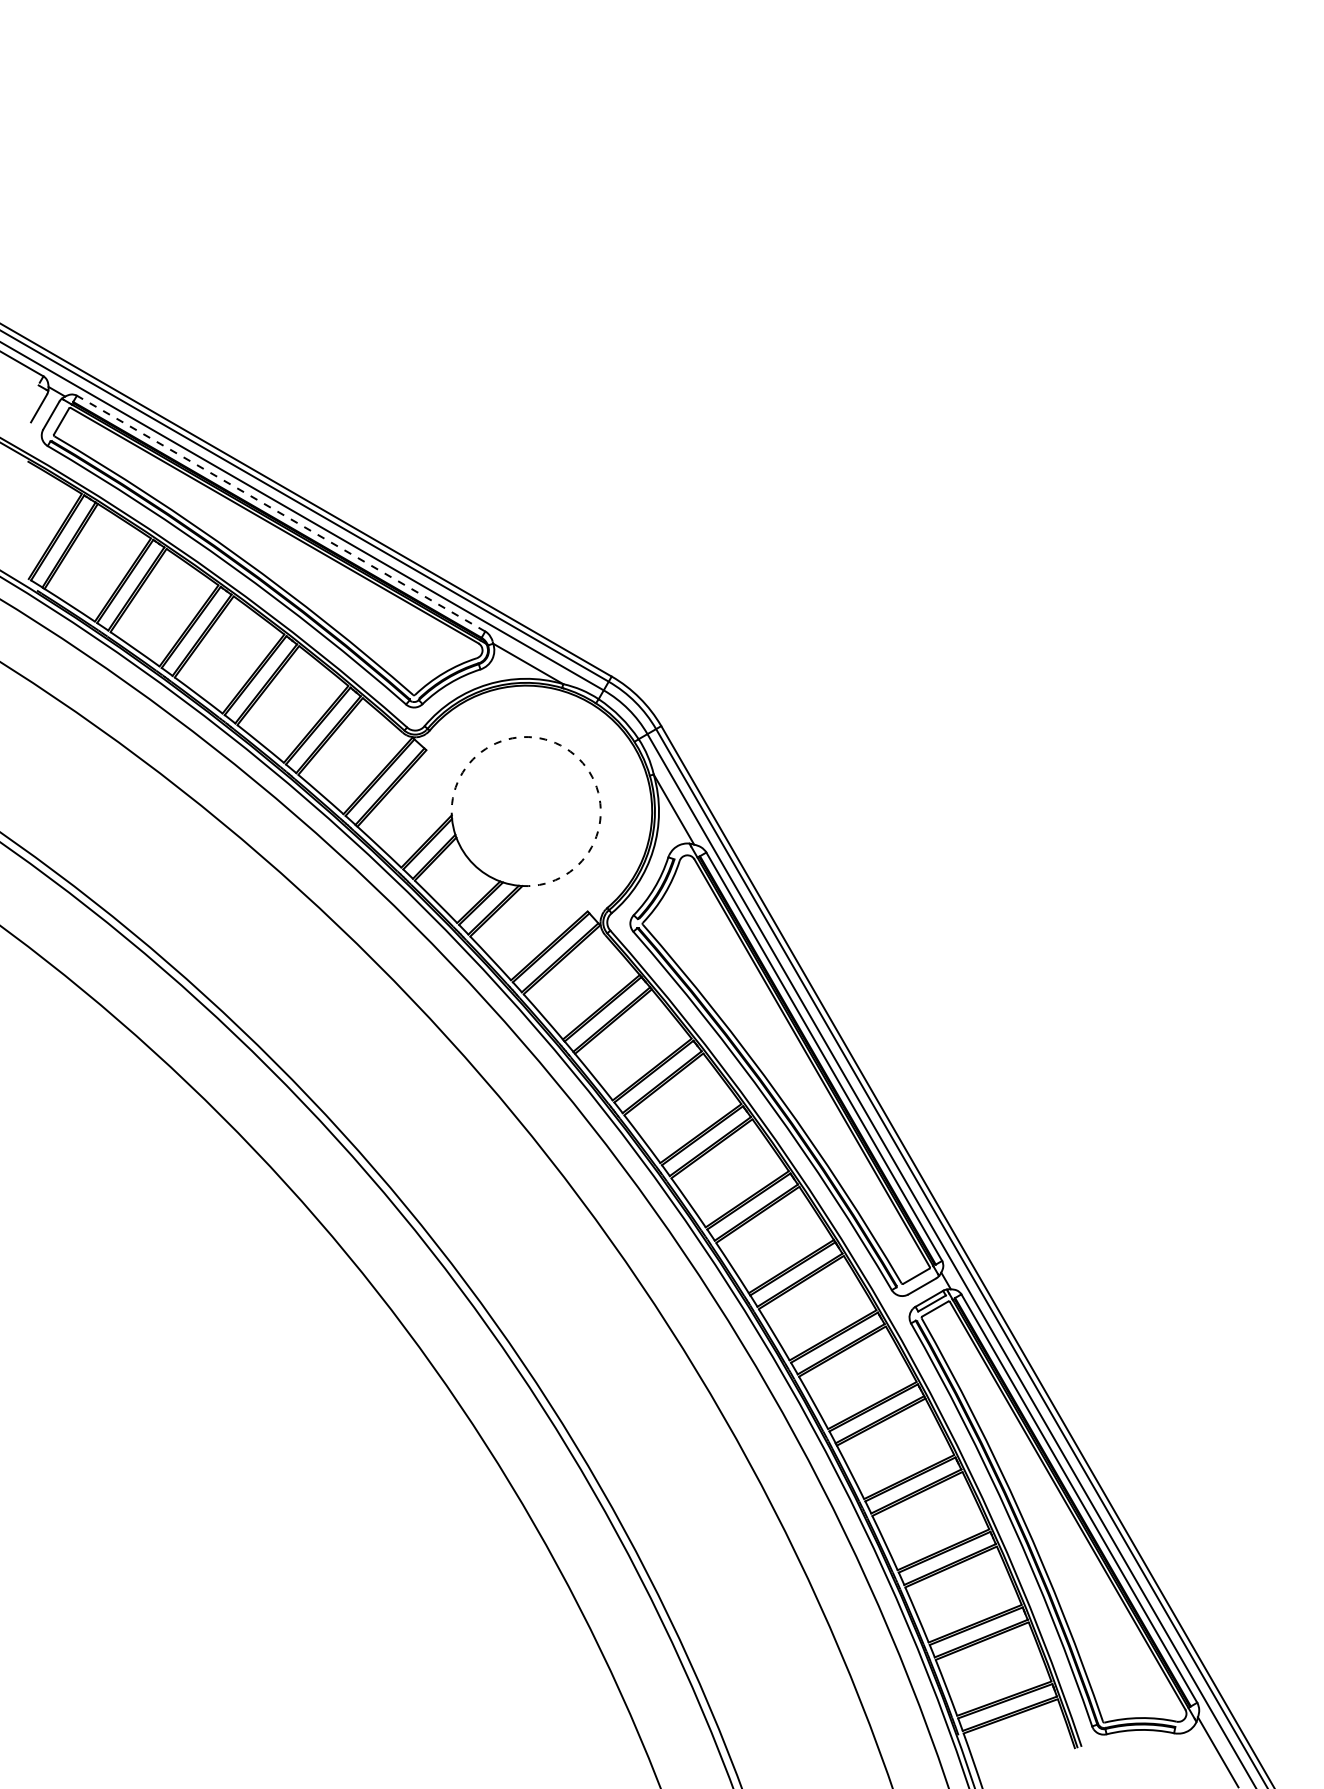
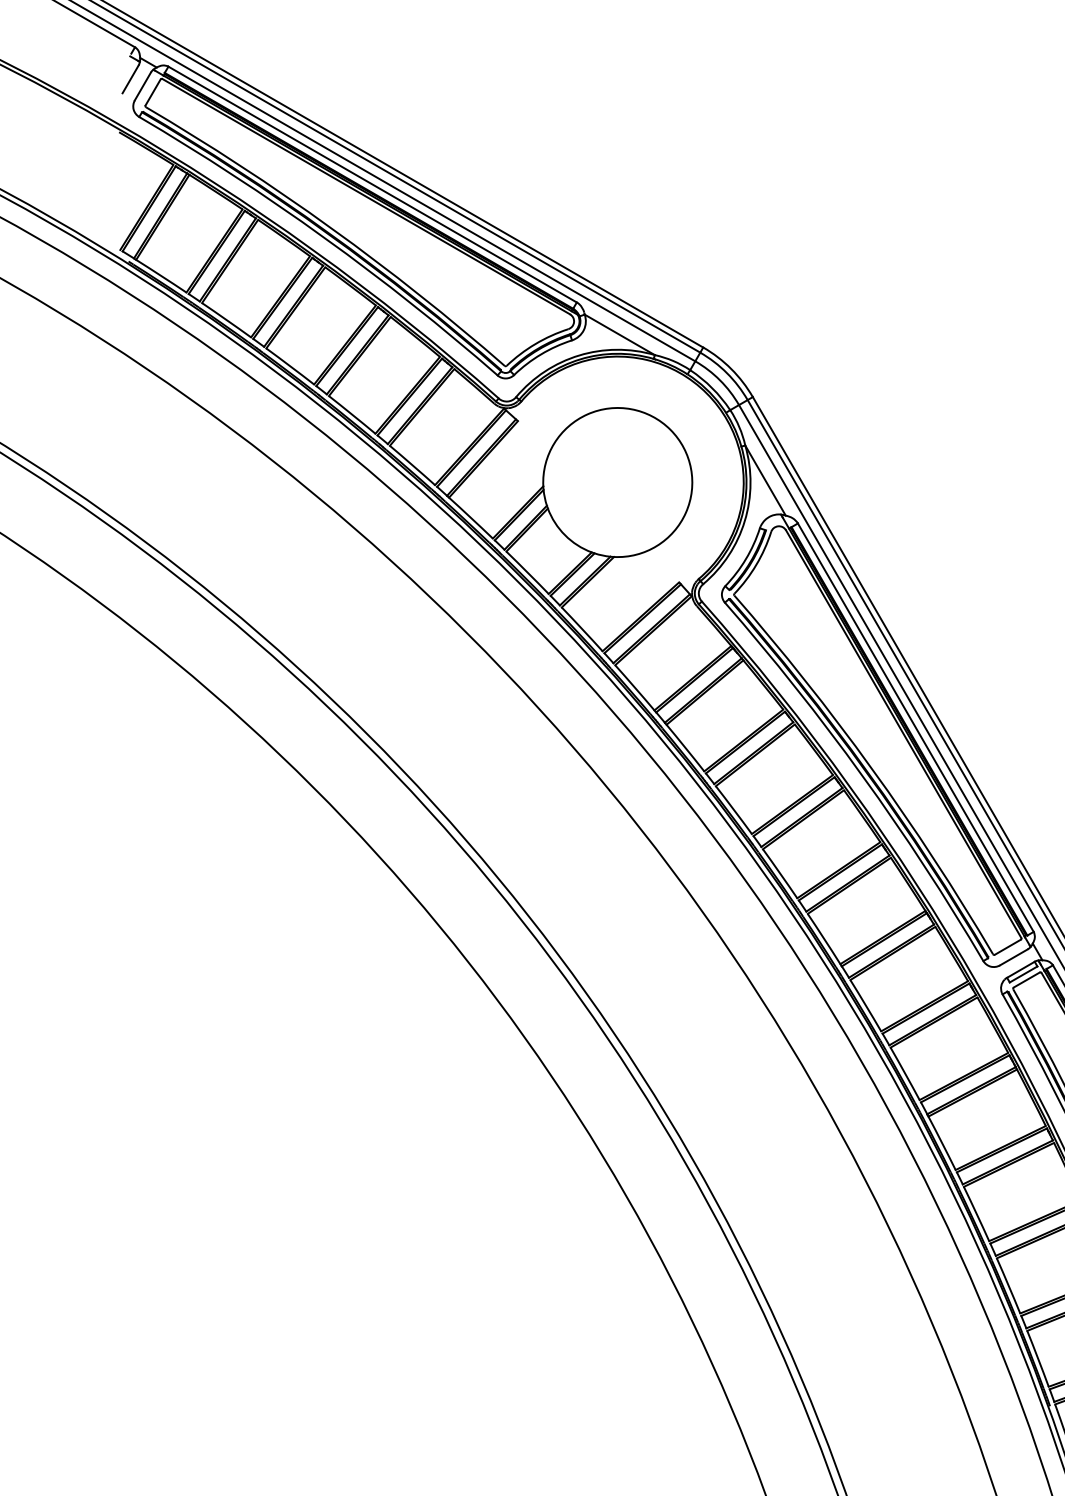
line: (281, 513) -> (373, 184), dashed -> solid
arc: (578, 758) -> (670, 429), dashed -> solid

